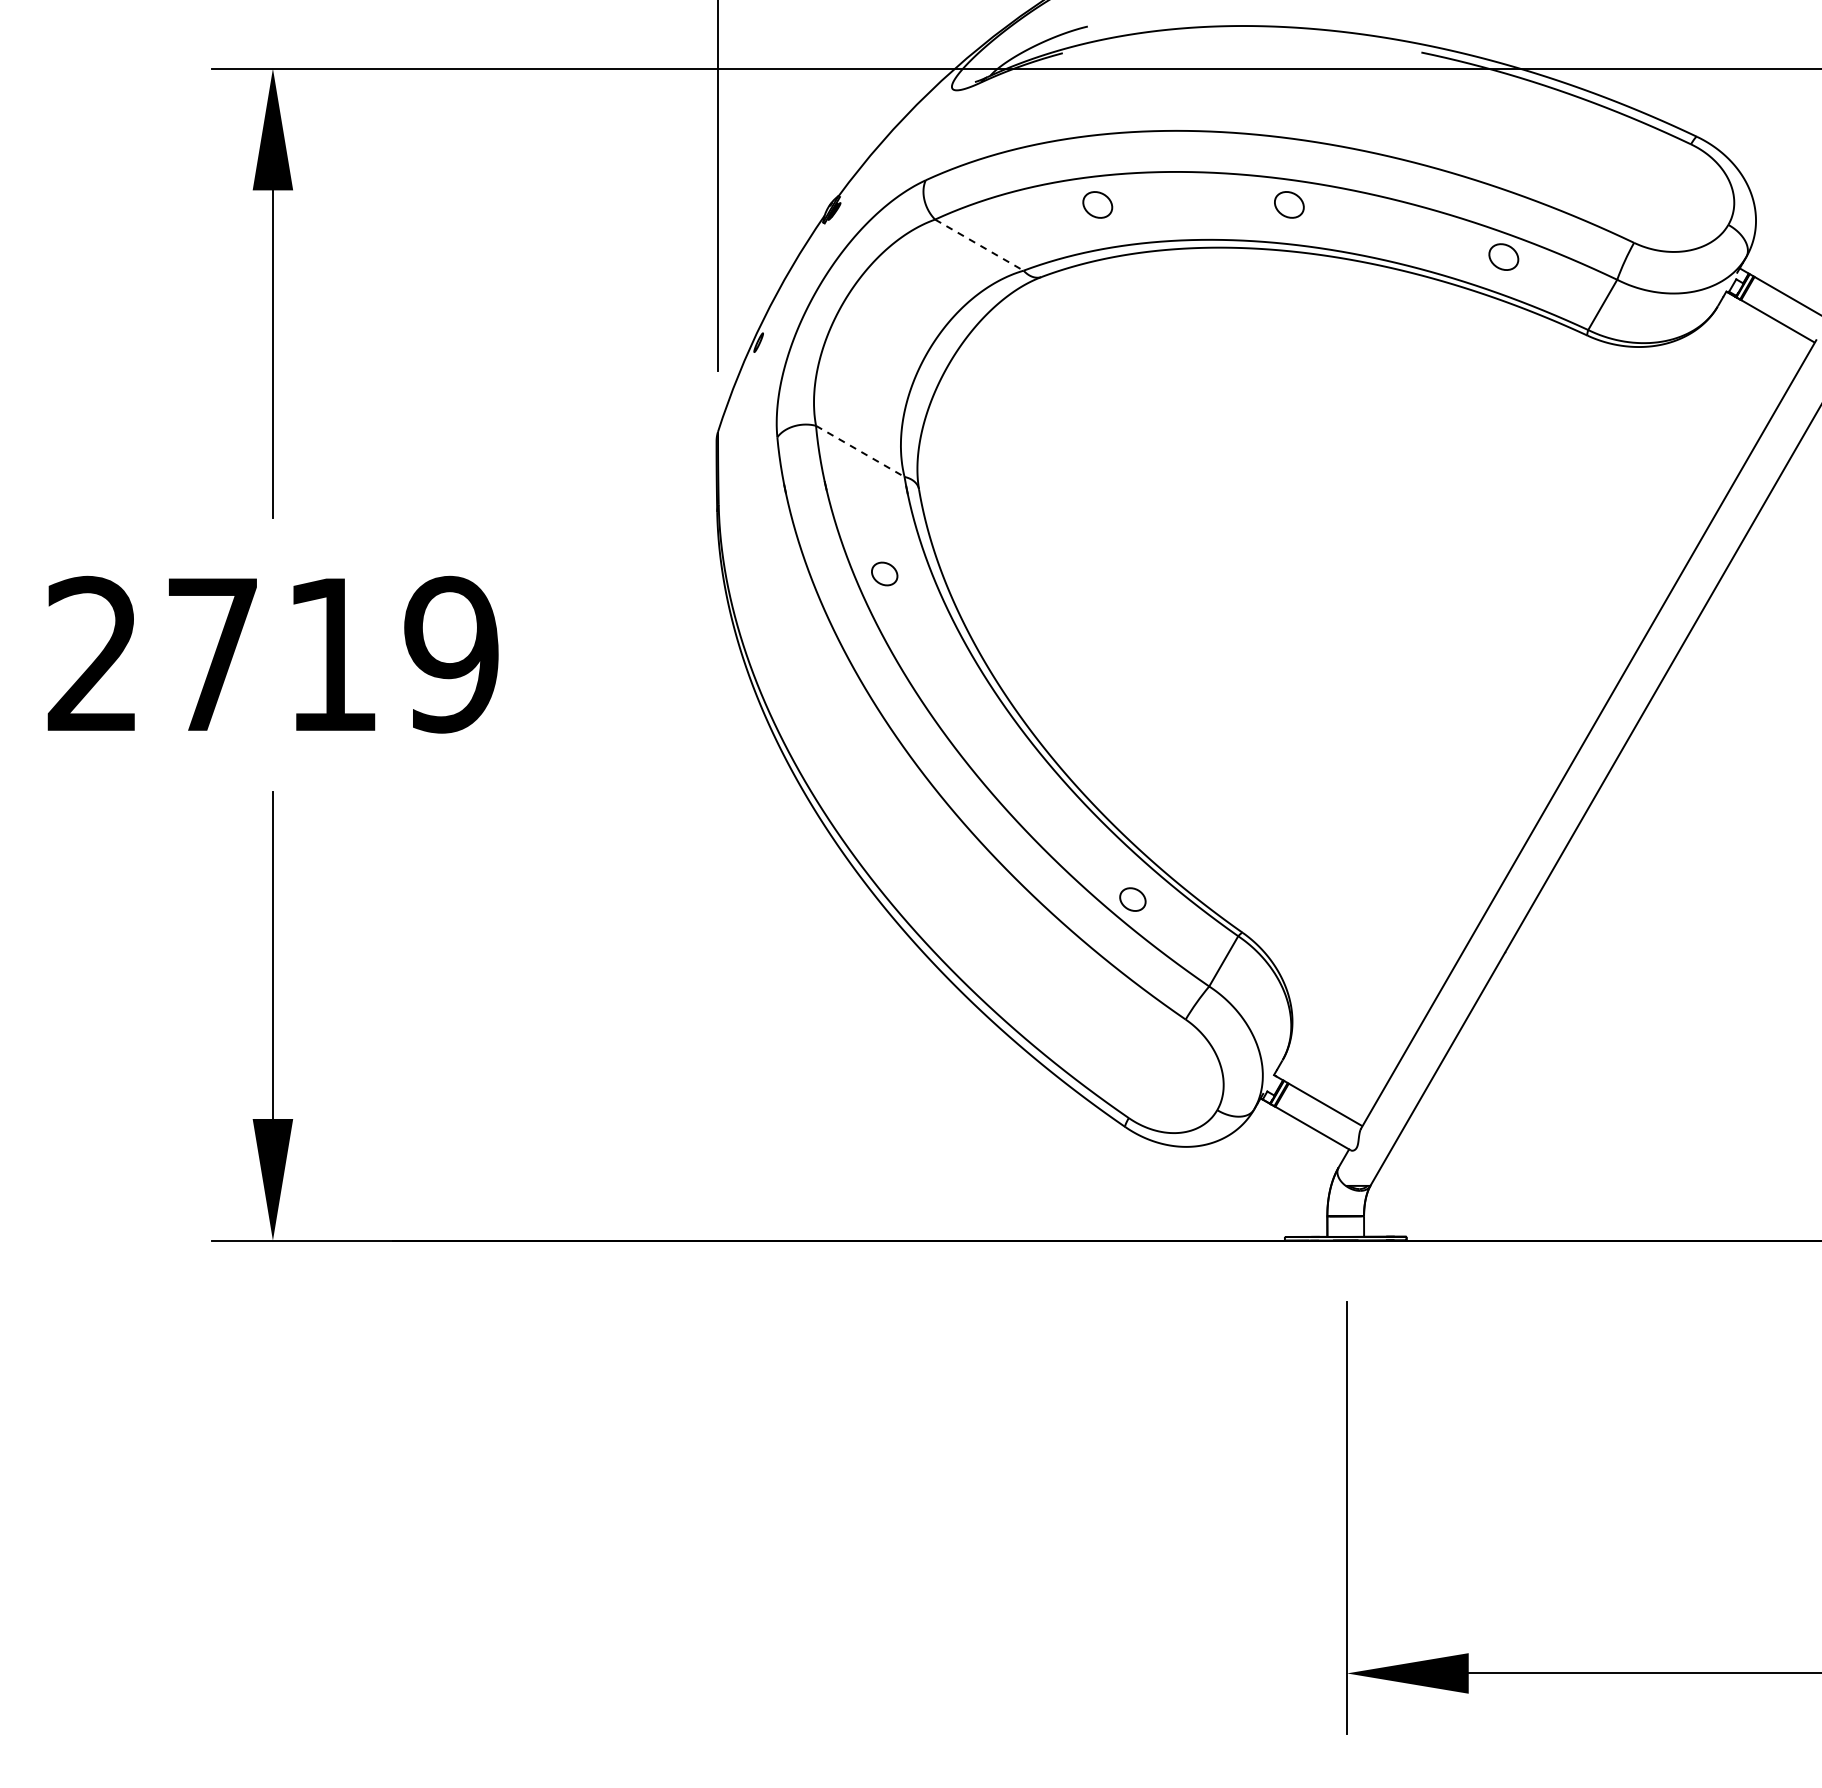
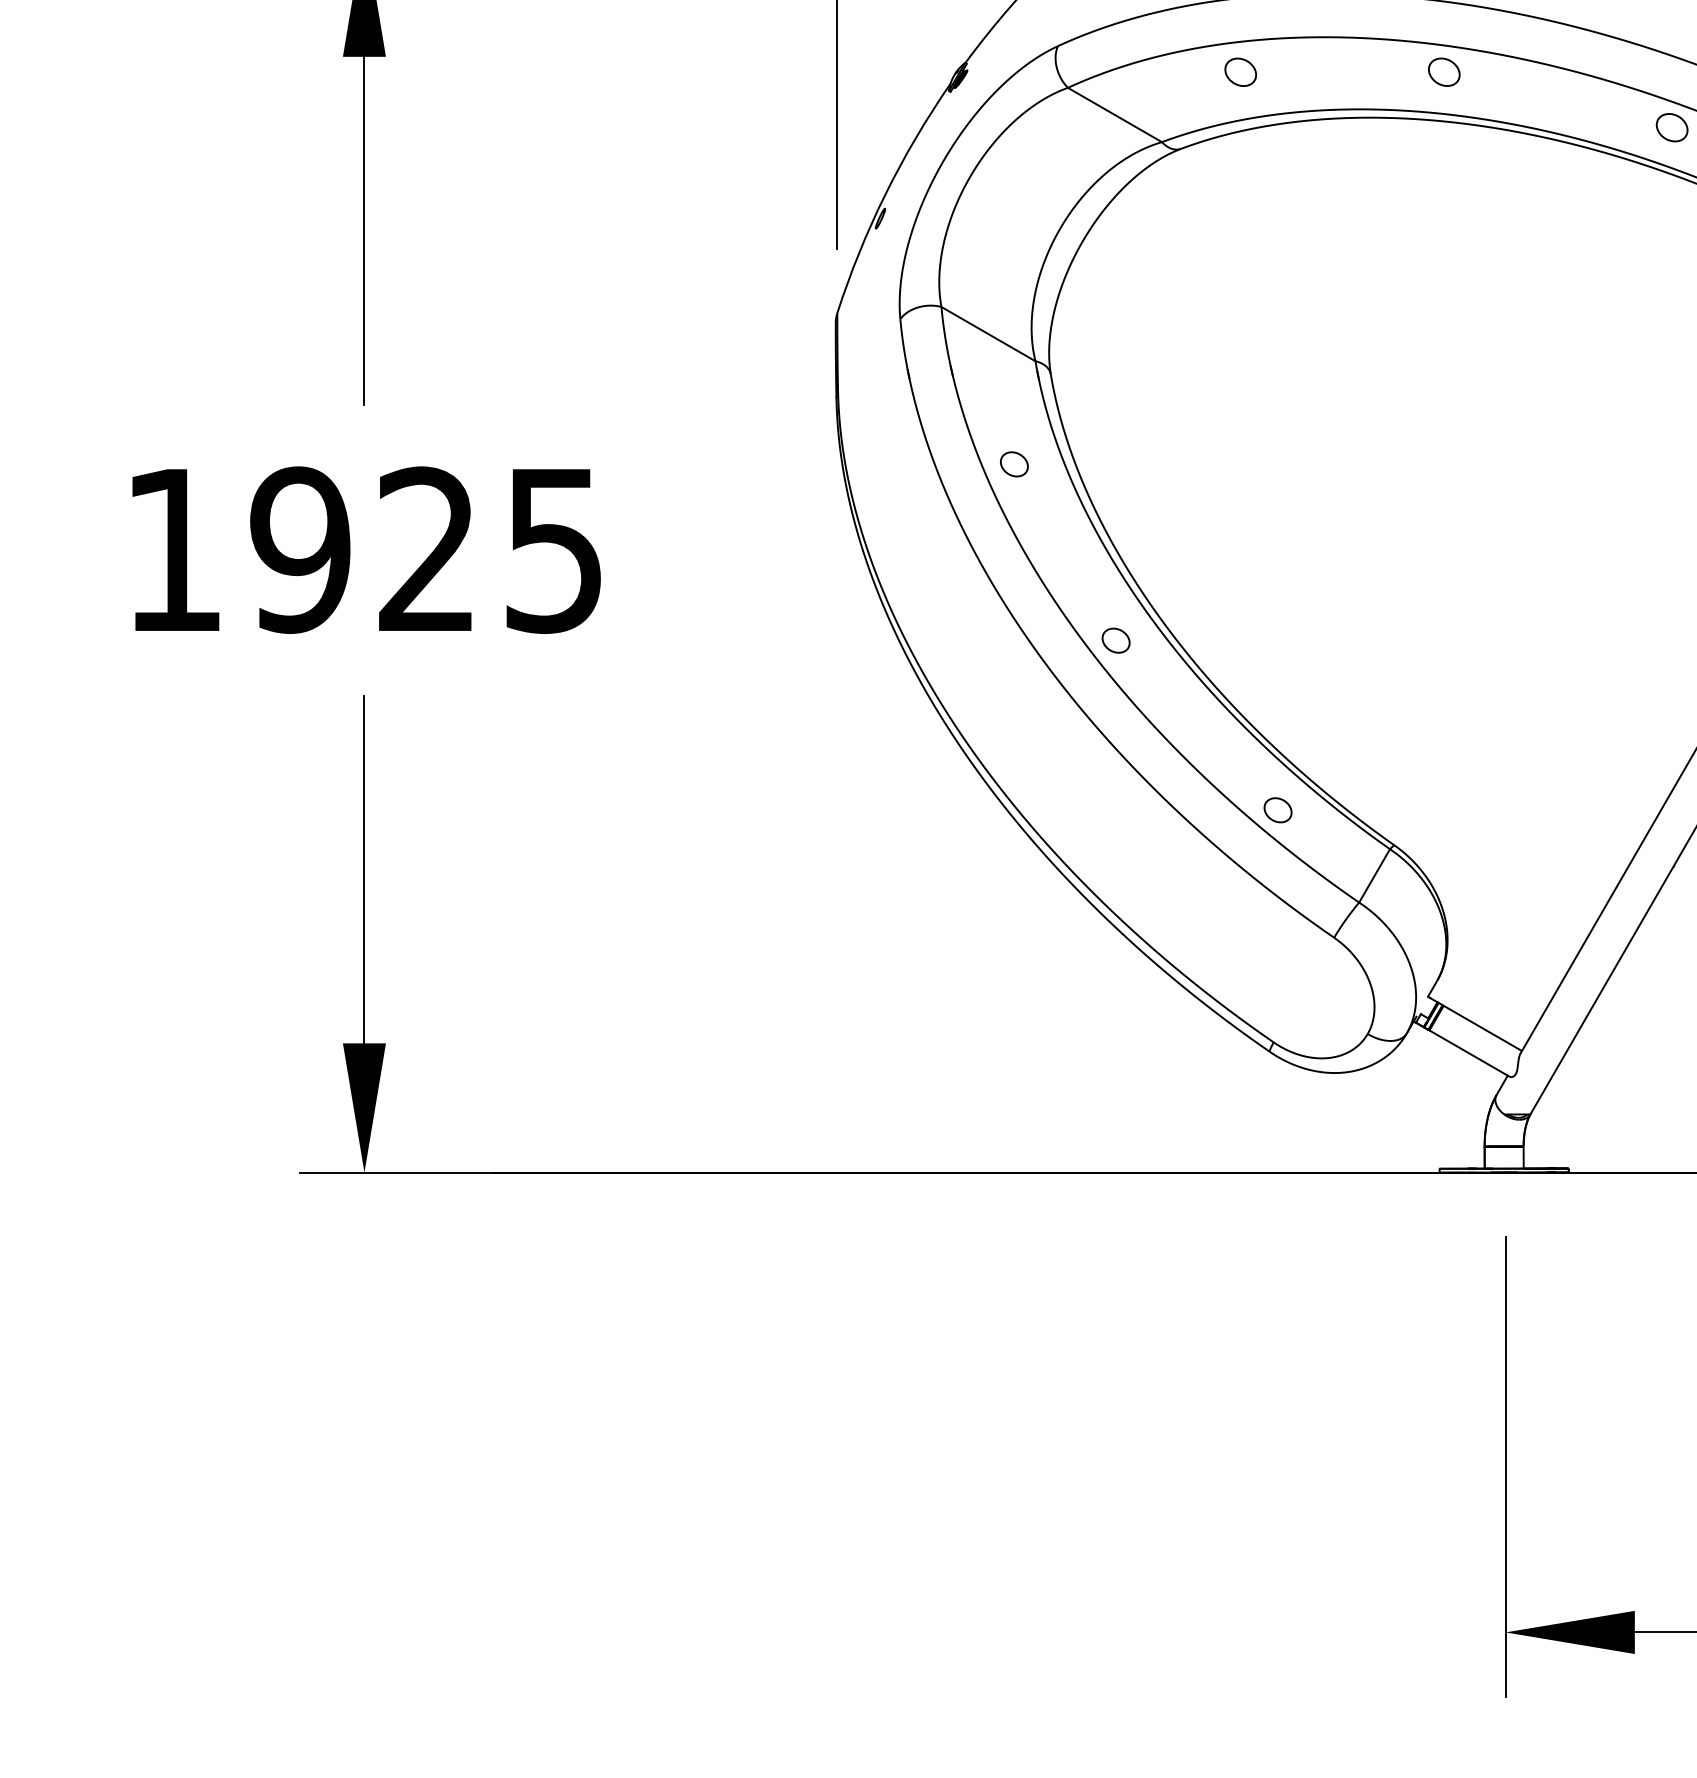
line: (979, 245) -> (1115, 115), dashed -> solid
line: (860, 451) -> (988, 334), dashed -> solid
text: (272, 654) -> (363, 549), 2719 -> 1925
part: (980, 739) -> (1116, 640), added

